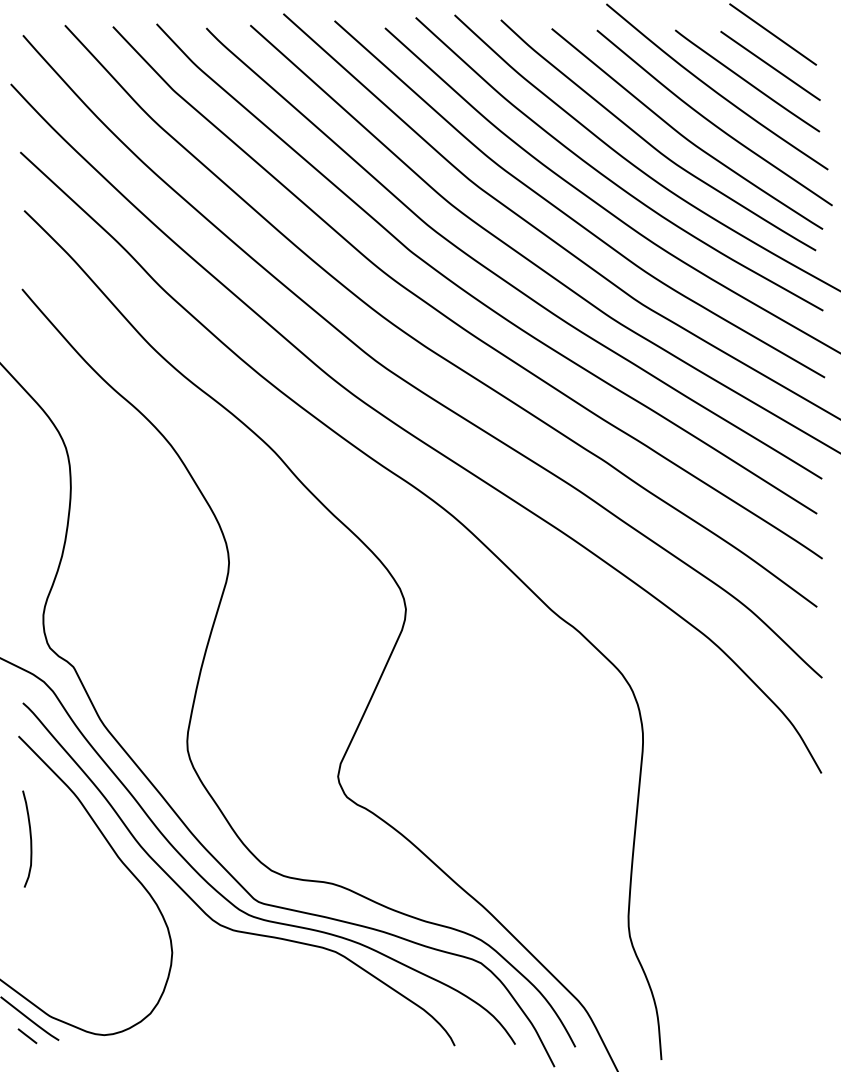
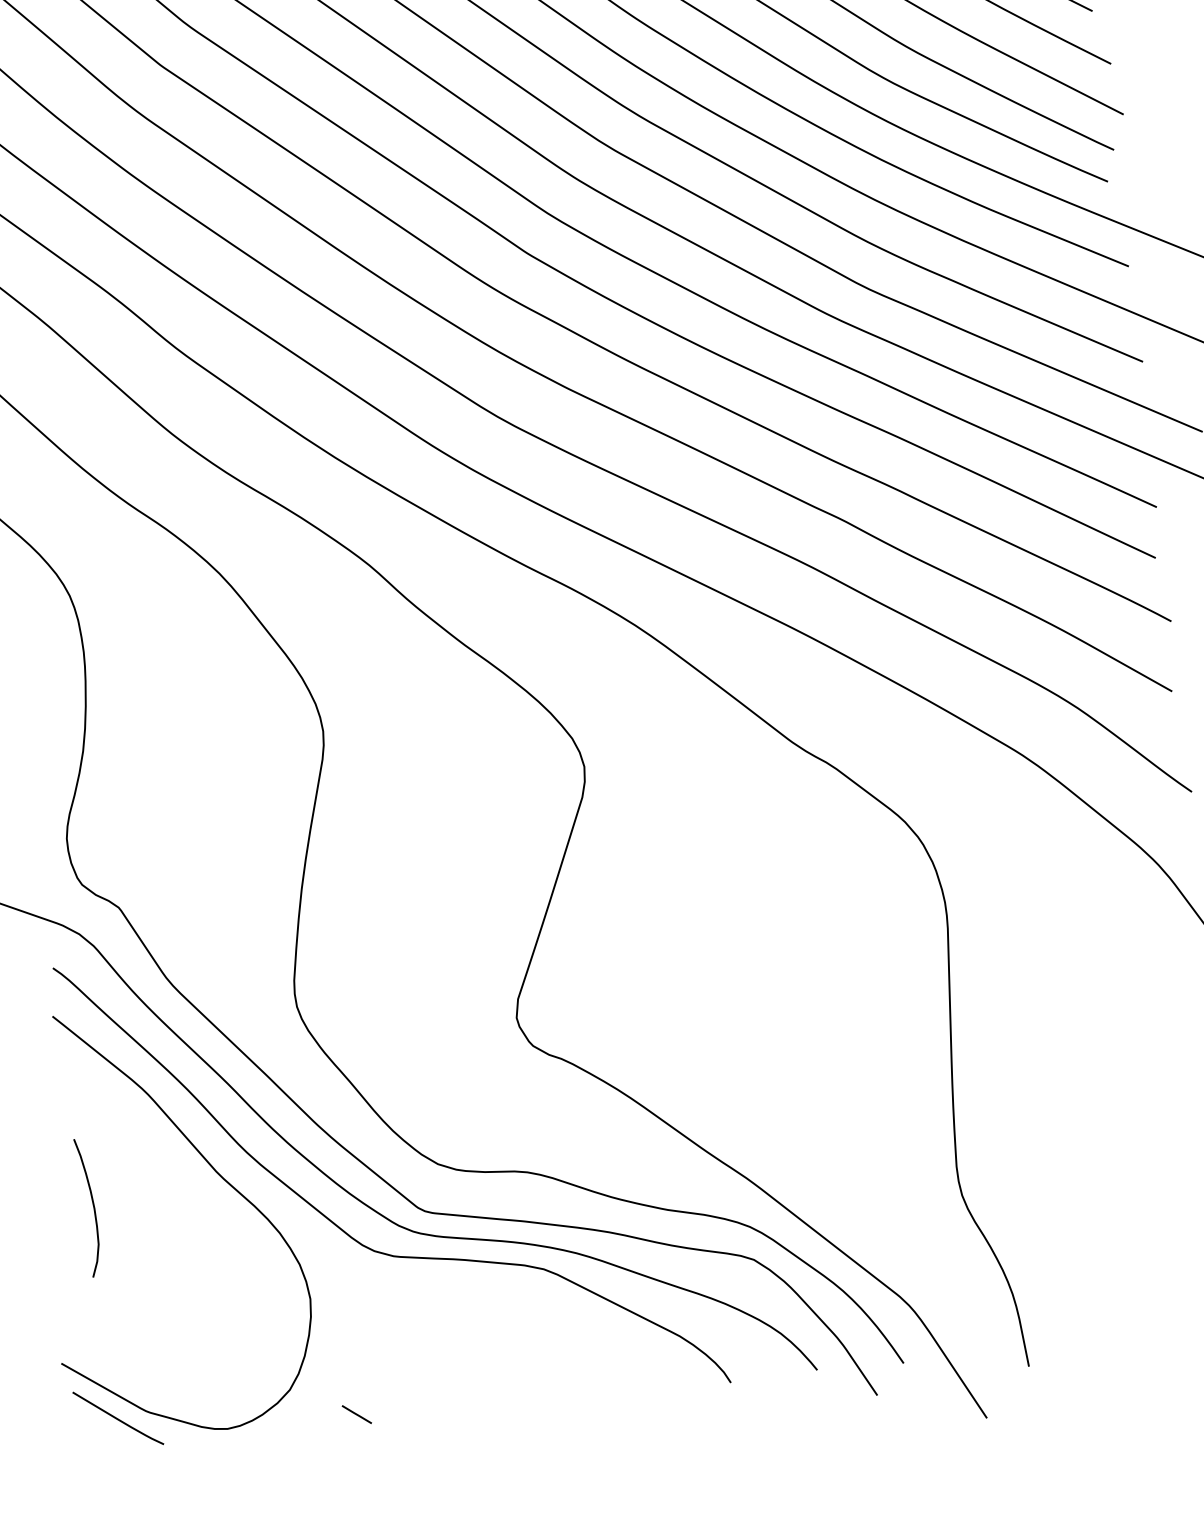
curve: (30, 838) -> (93, 1206), moved
line: (27, 1036) -> (356, 1414), moved

